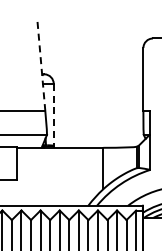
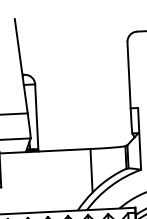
line: (41, 65) -> (21, 65), dashed -> solid
line: (53, 115) -> (36, 117), dashed -> solid

